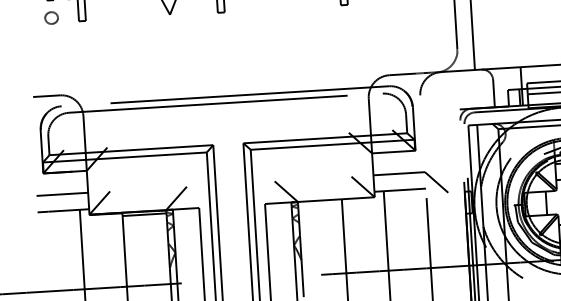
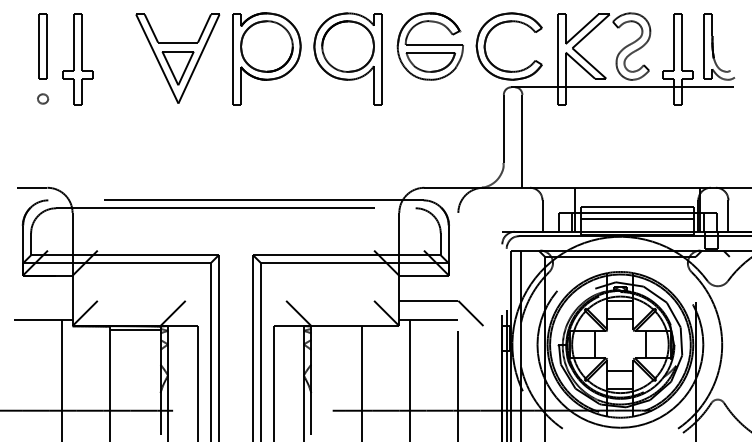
part: (51, 17) -> (42, 98), size x0.7
line: (61, 194) -> (42, 300), removed

